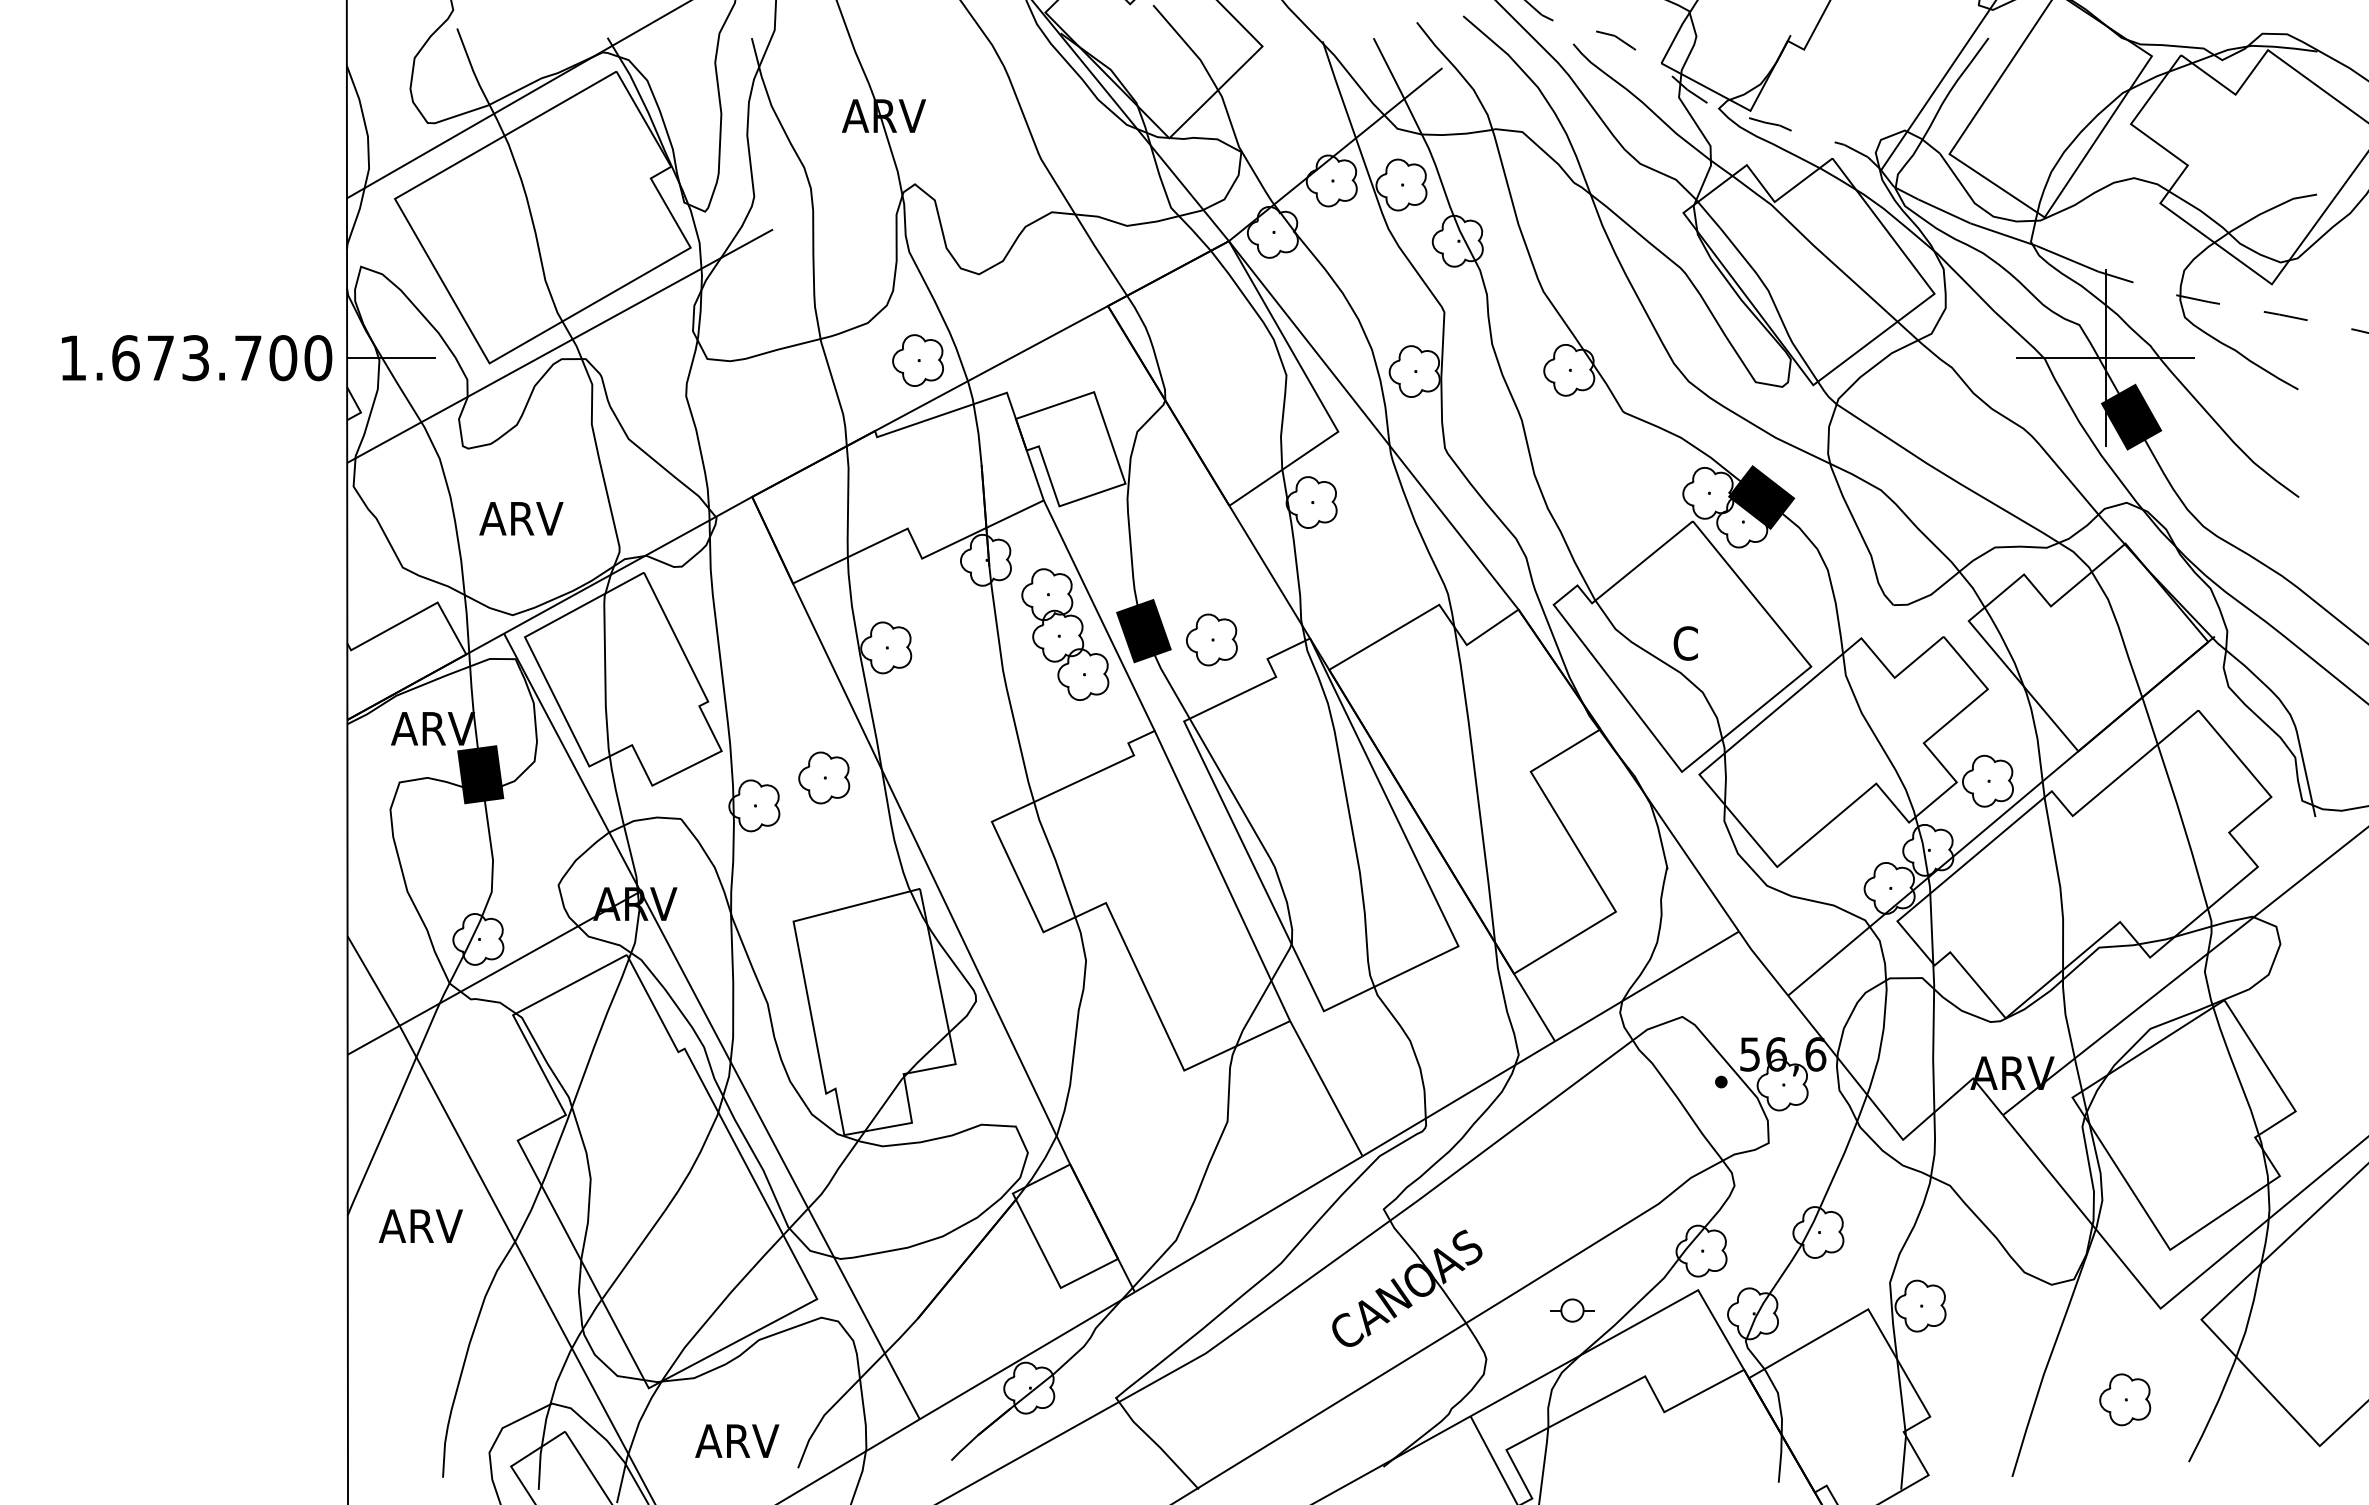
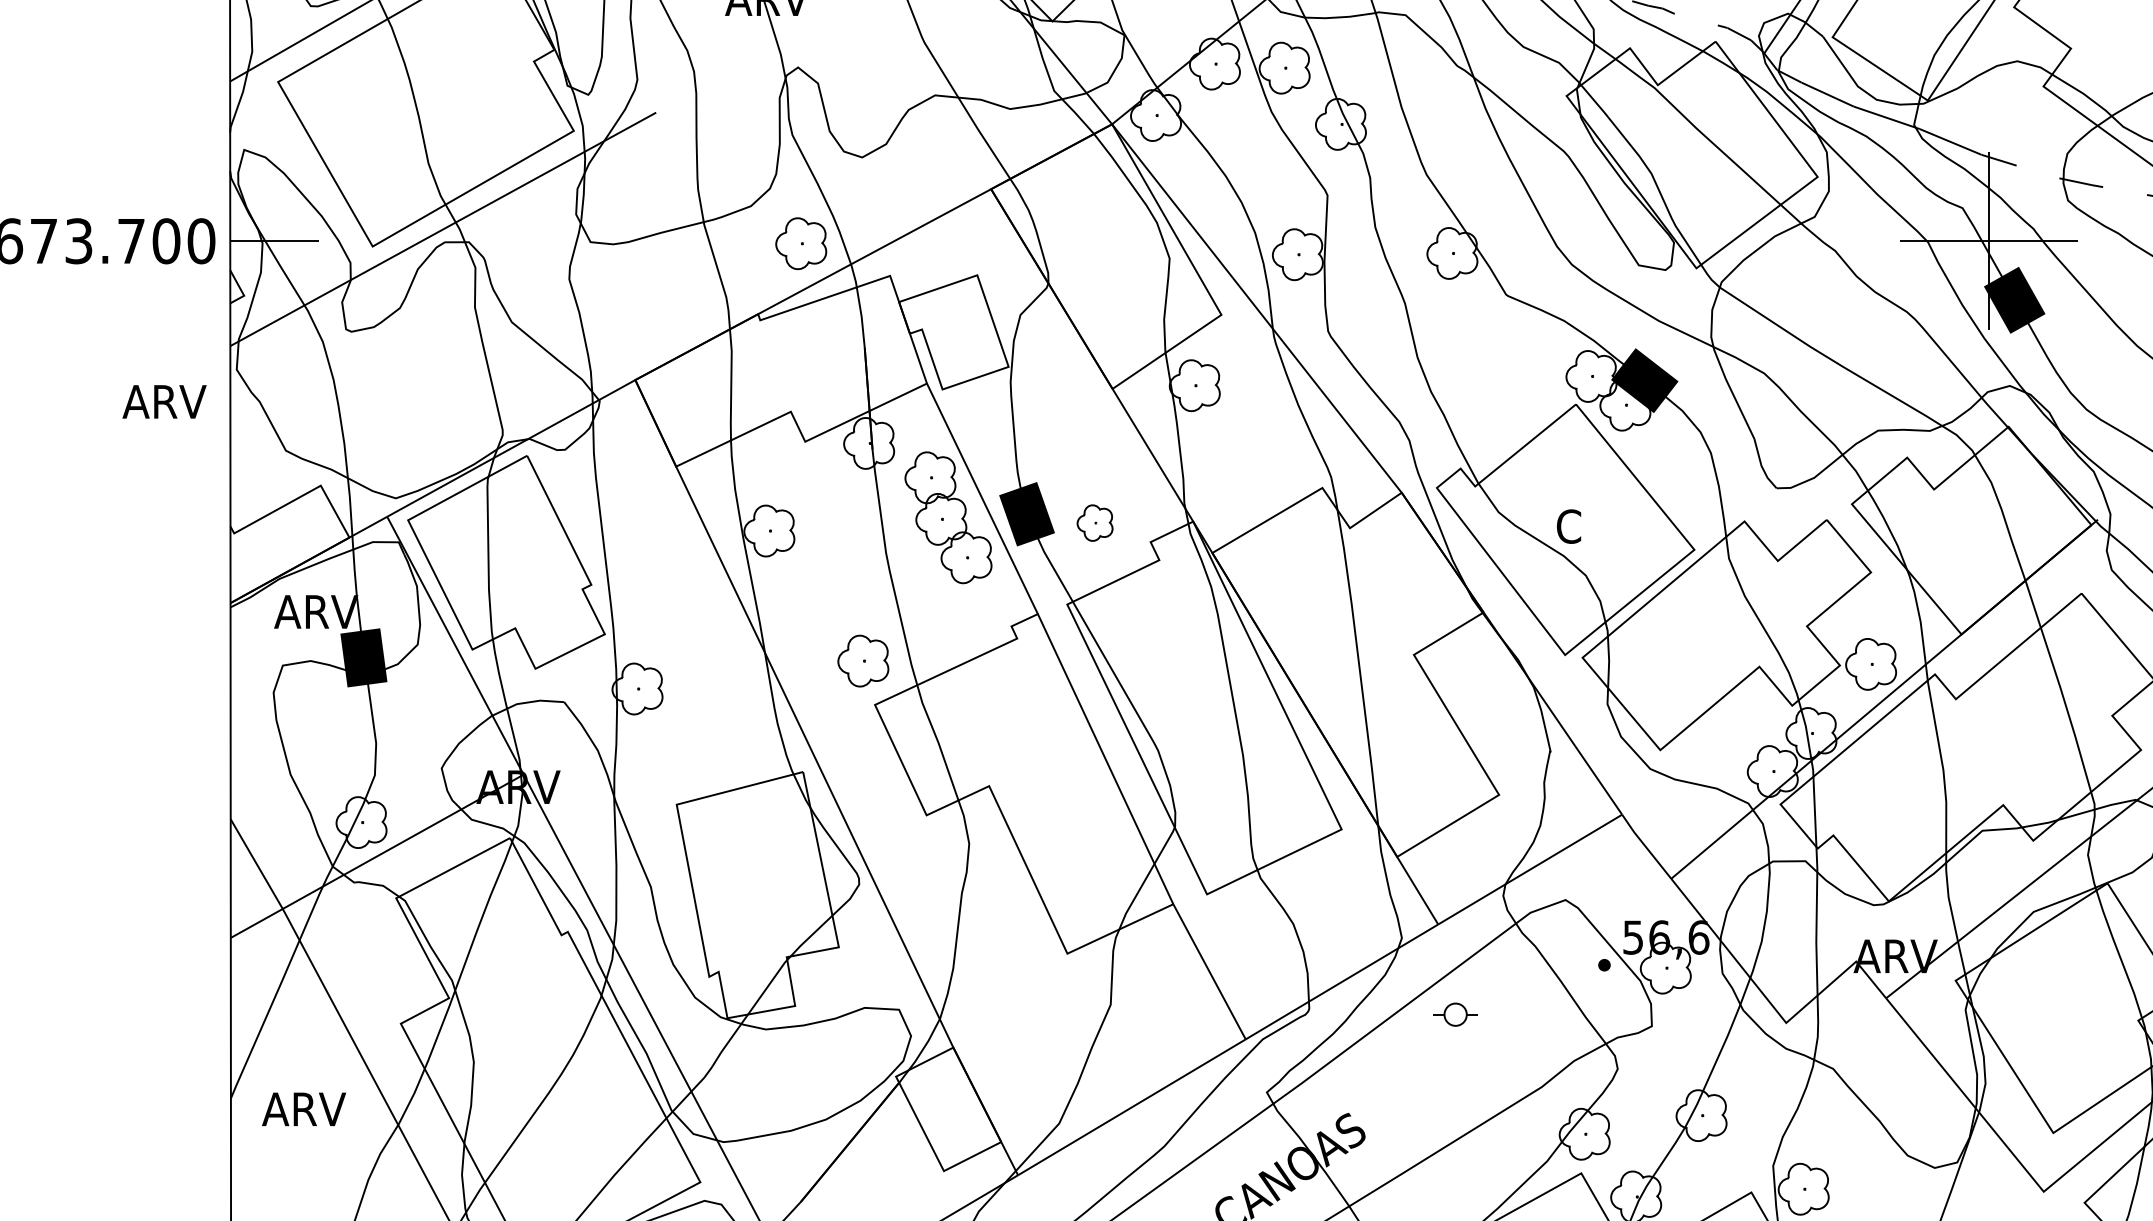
text: (521, 518) -> (164, 401), moved
part: (1211, 639) -> (1094, 522), size x0.7
part: (824, 777) -> (863, 660), moved
part: (1572, 1310) -> (1455, 1014), moved

